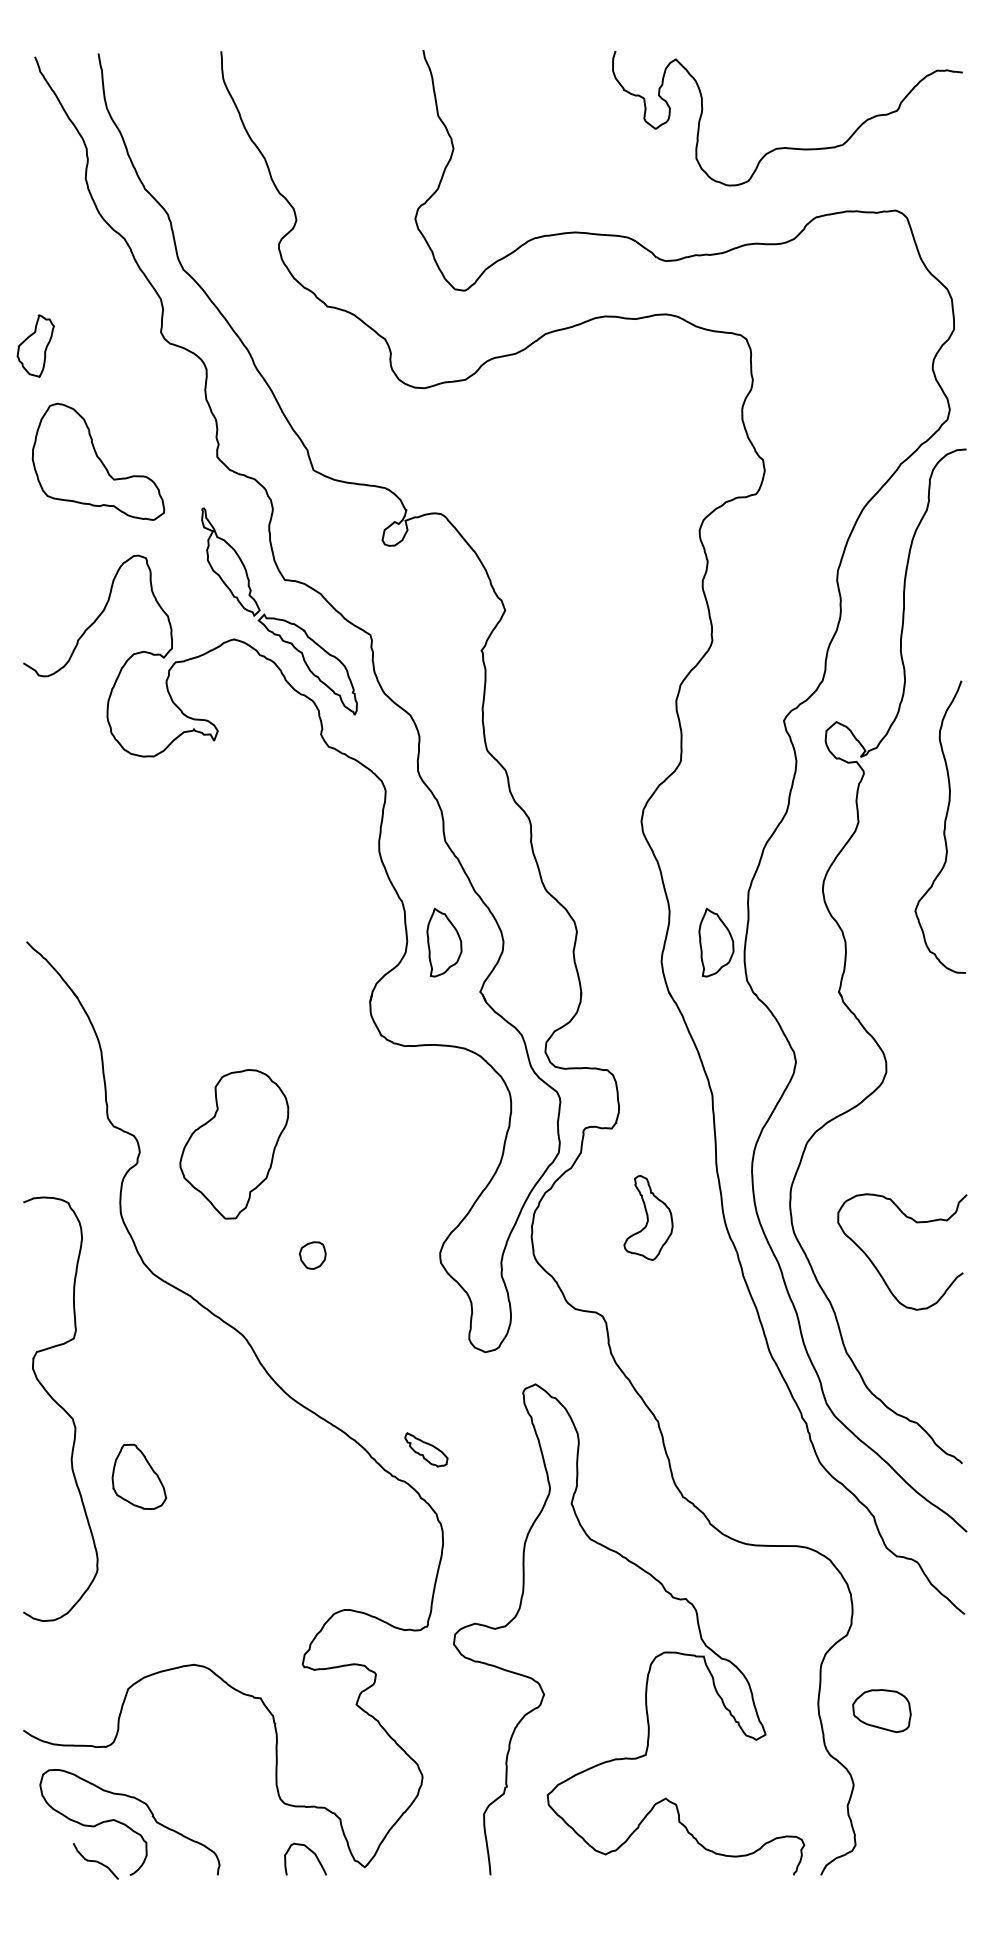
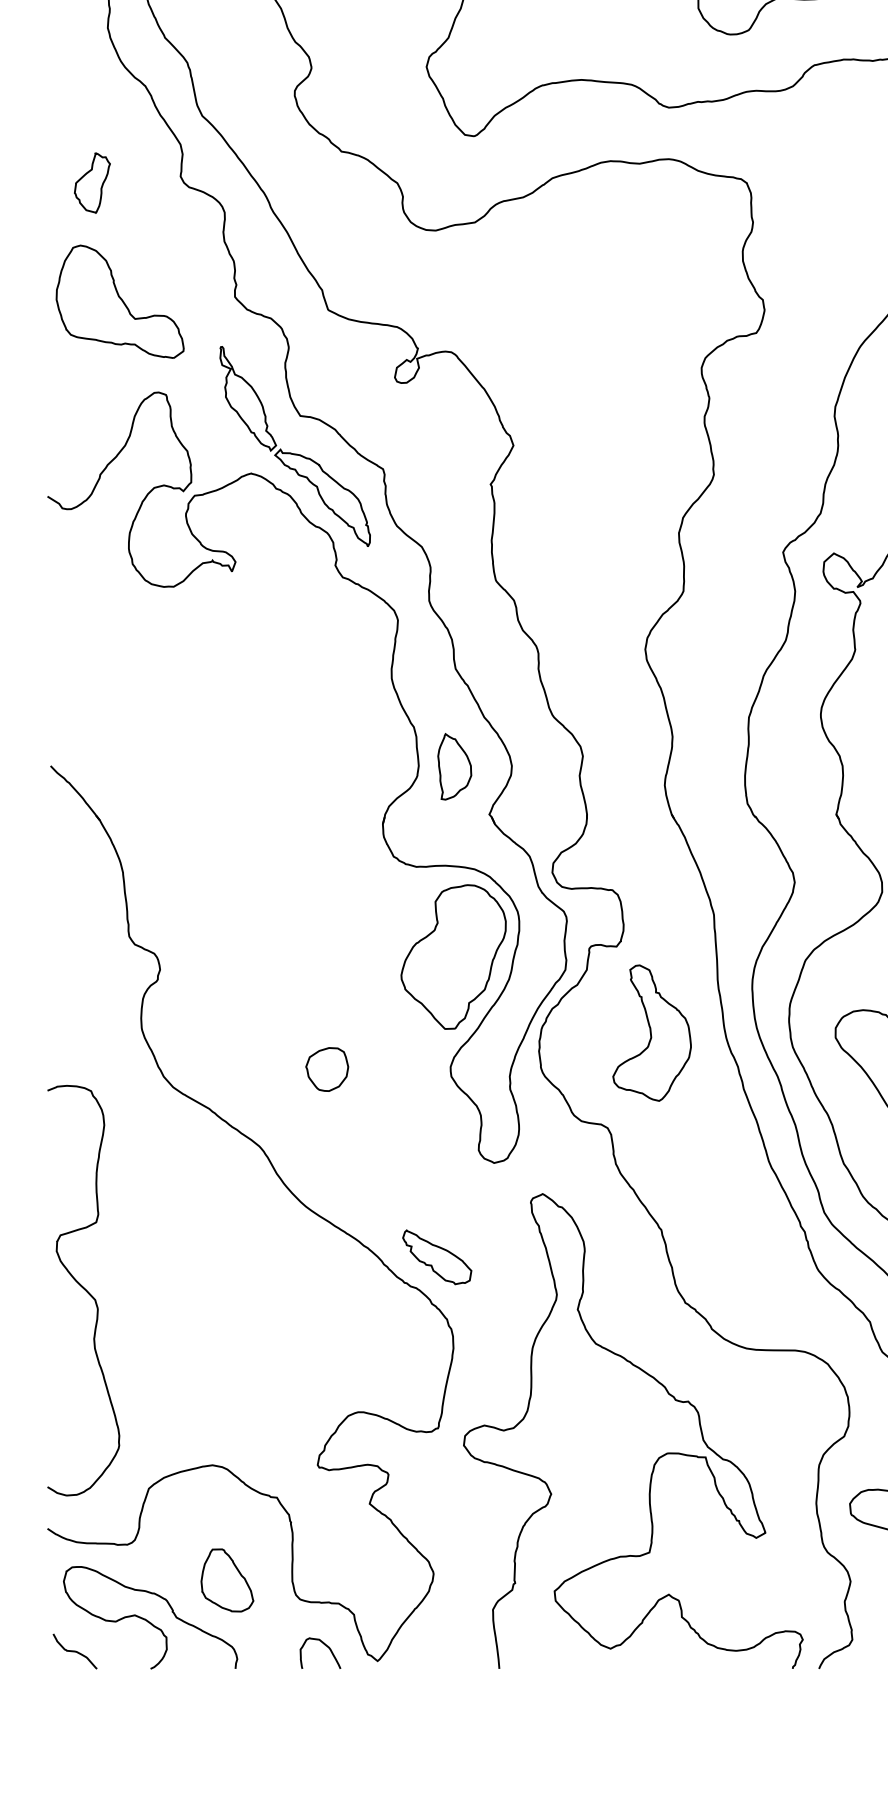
part: (35, 345) -> (92, 182), moved
part: (716, 942) -> (717, 766), removed
part: (234, 1144) -> (453, 957), moved
part: (648, 1217) -> (652, 1032), size x1.67
part: (312, 1255) -> (327, 1069), size x1.67
curve: (60, 1407) -> (83, 1288), moved
part: (426, 1449) -> (437, 1257), size x1.67
part: (139, 1476) -> (227, 1580), moved
curve: (95, 1861) -> (74, 1651), moved

